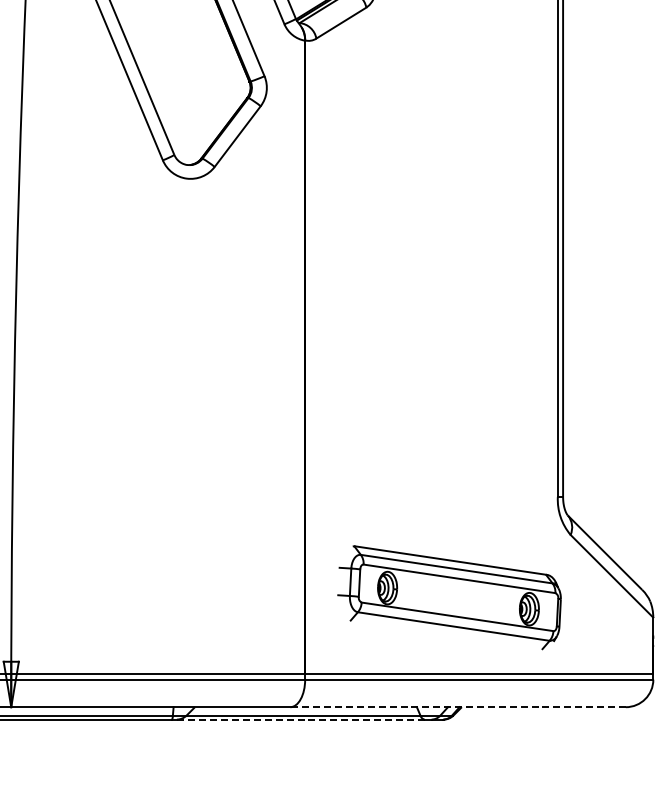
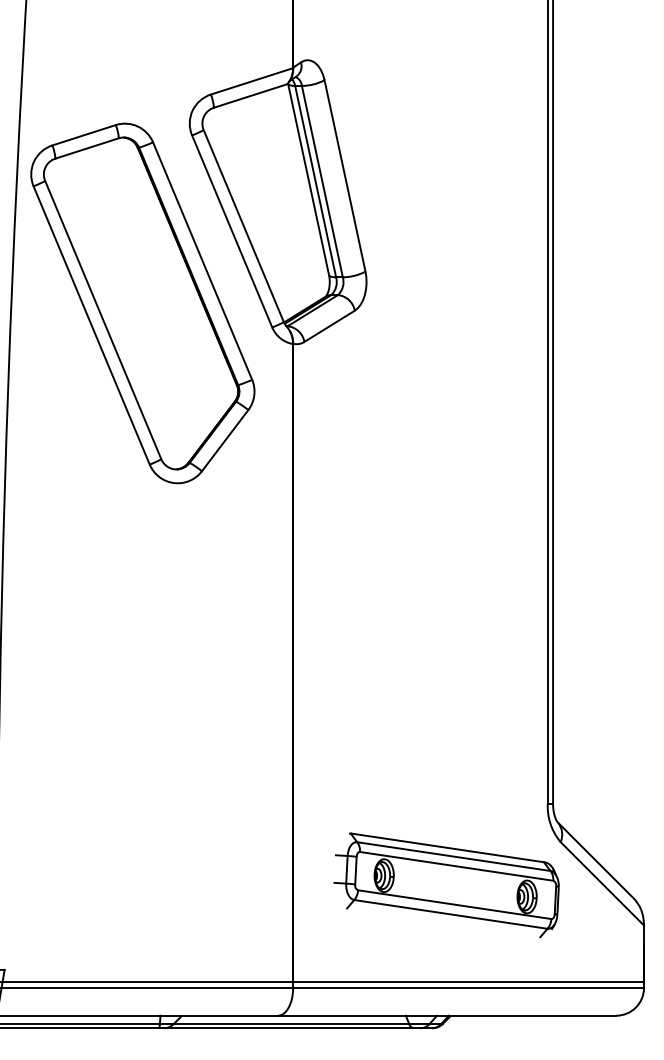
part: (449, 597) -> (446, 885), moved
line: (457, 706) -> (446, 1015), dashed -> solid
line: (300, 719) -> (288, 1028), dashed -> solid

